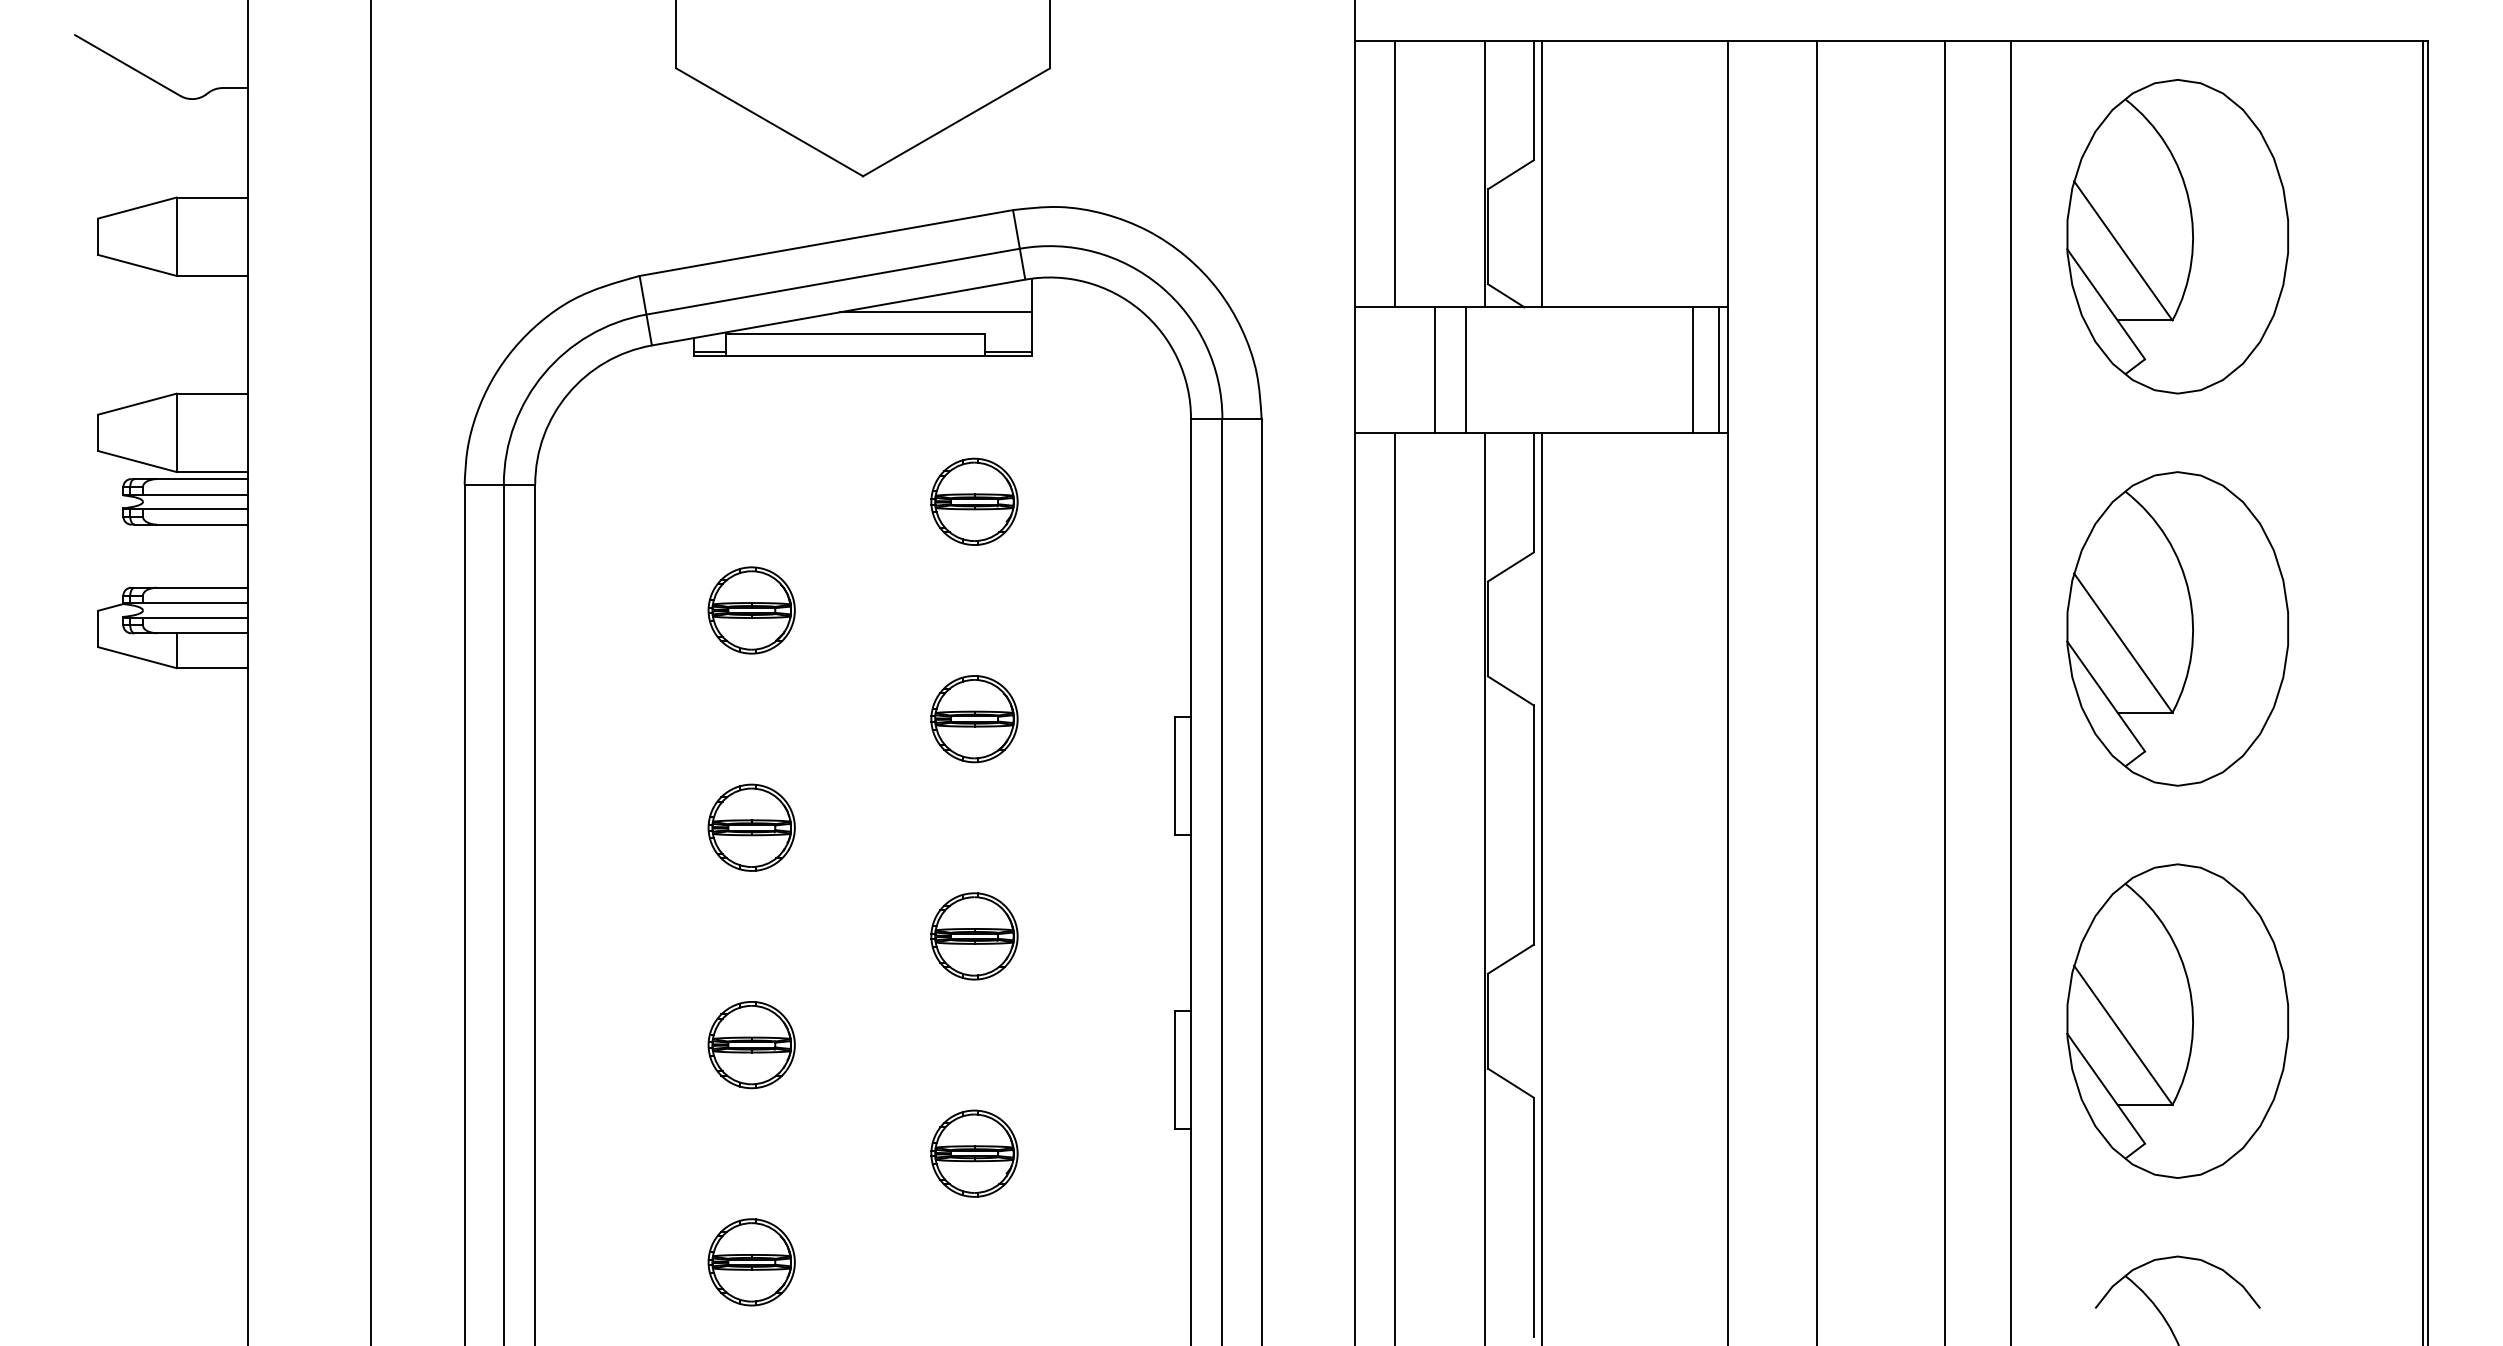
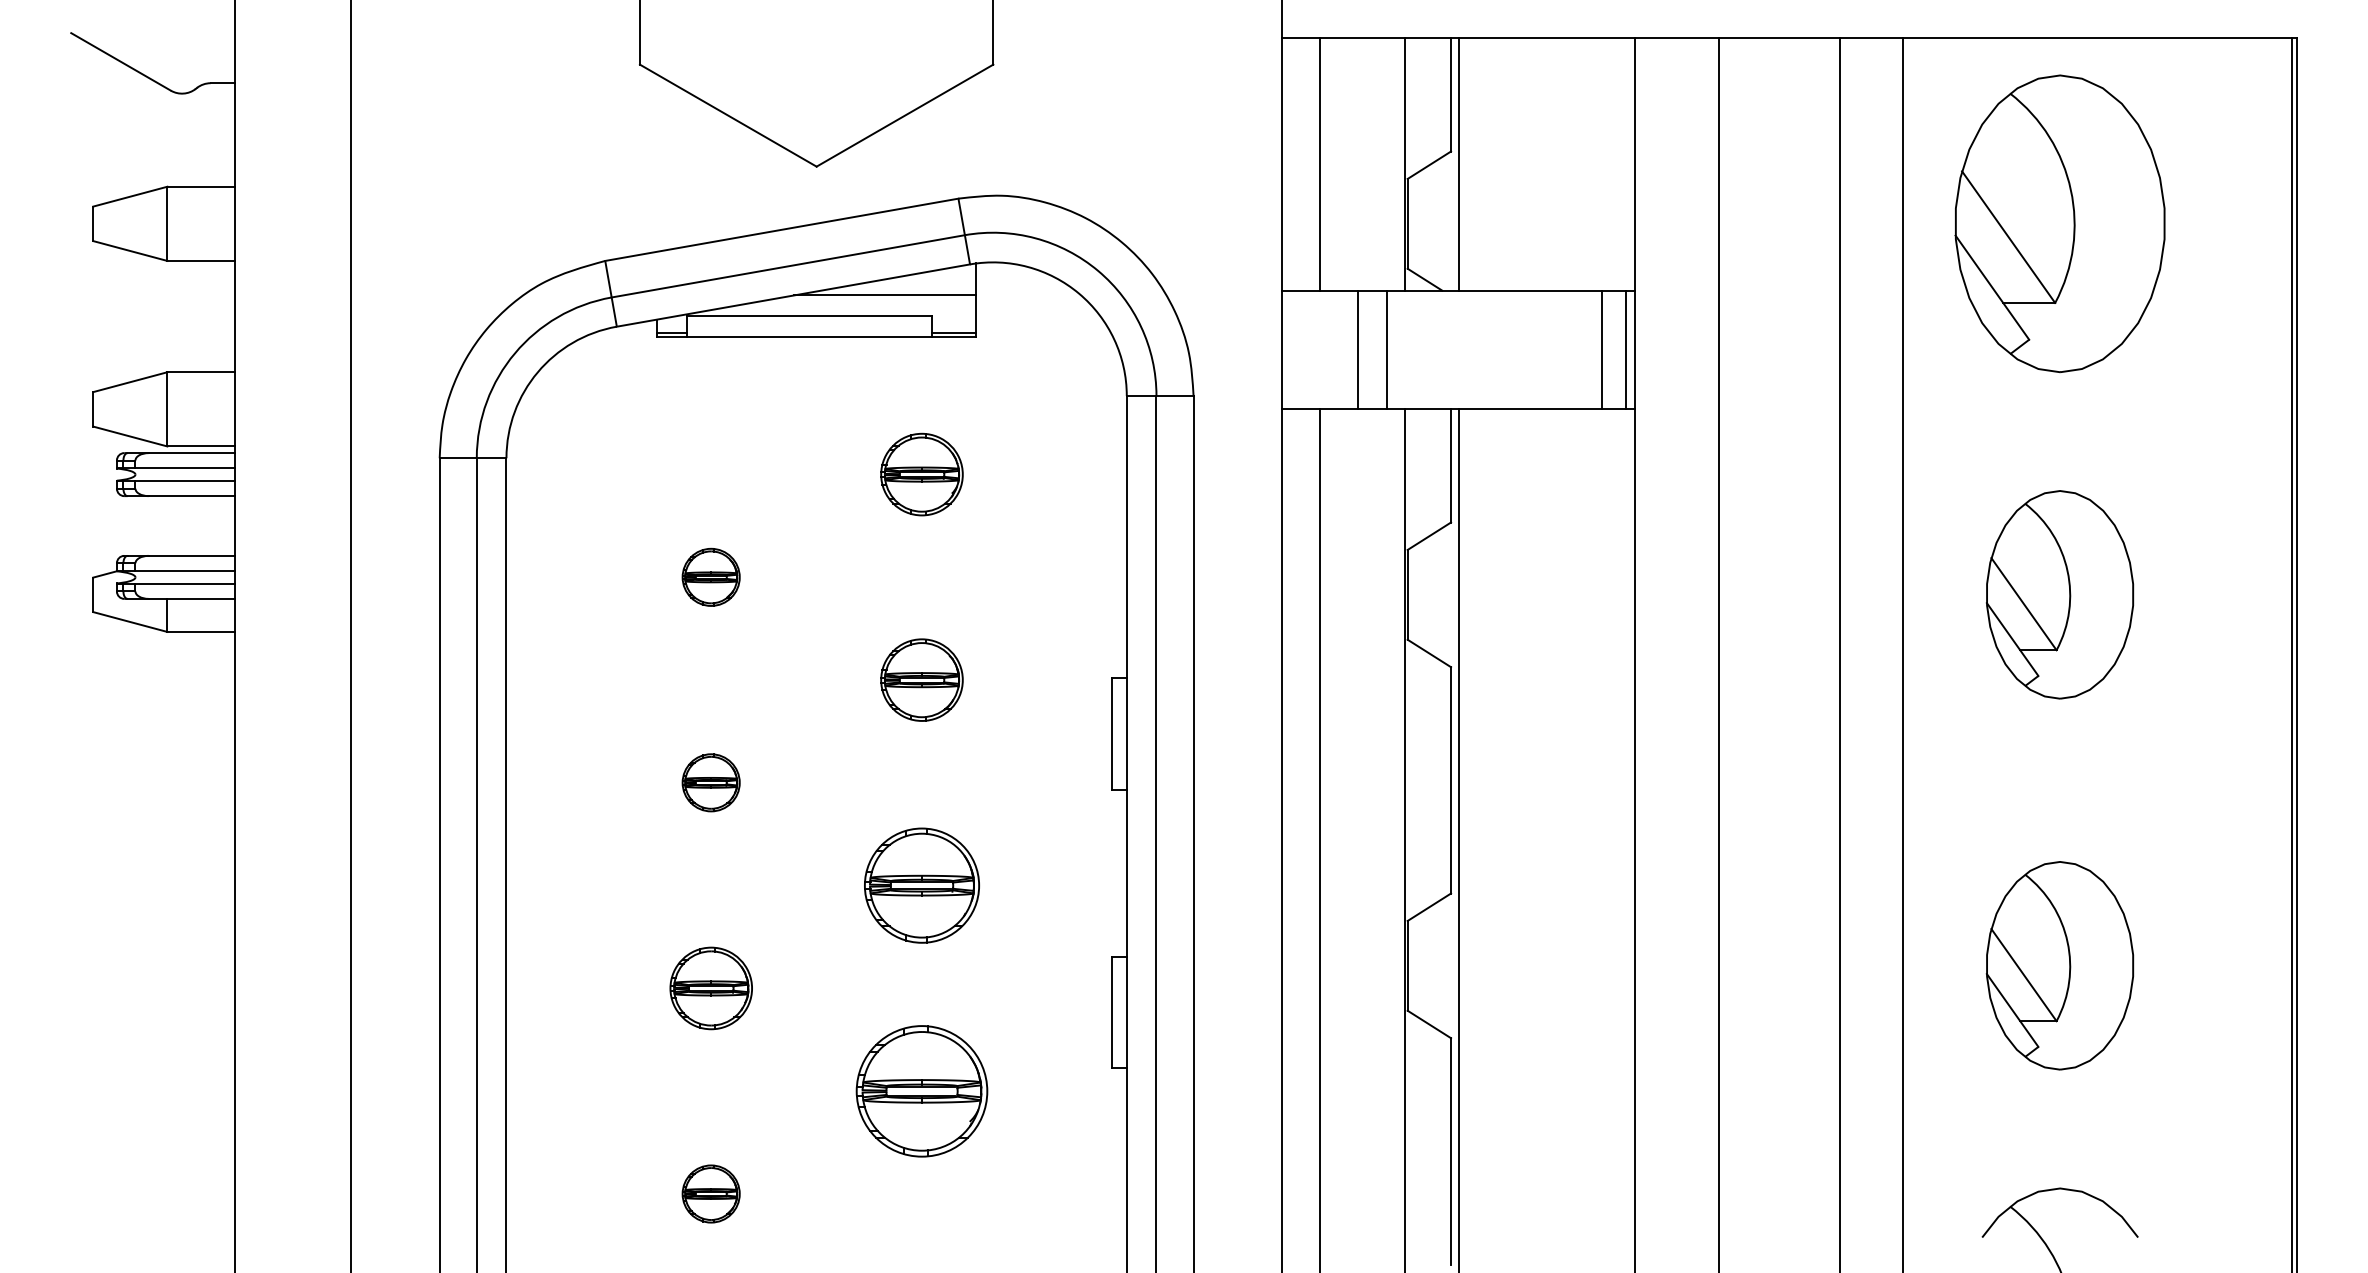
part: (751, 610) -> (711, 577), size x0.7
part: (2177, 628) -> (2059, 594), size x0.7
part: (751, 827) -> (711, 782), size x0.7
part: (974, 936) -> (921, 885), size x1.4
part: (2177, 1020) -> (2059, 965), size x0.7
part: (974, 1153) -> (921, 1091), size x1.6
part: (751, 1262) -> (711, 1194), size x0.7

